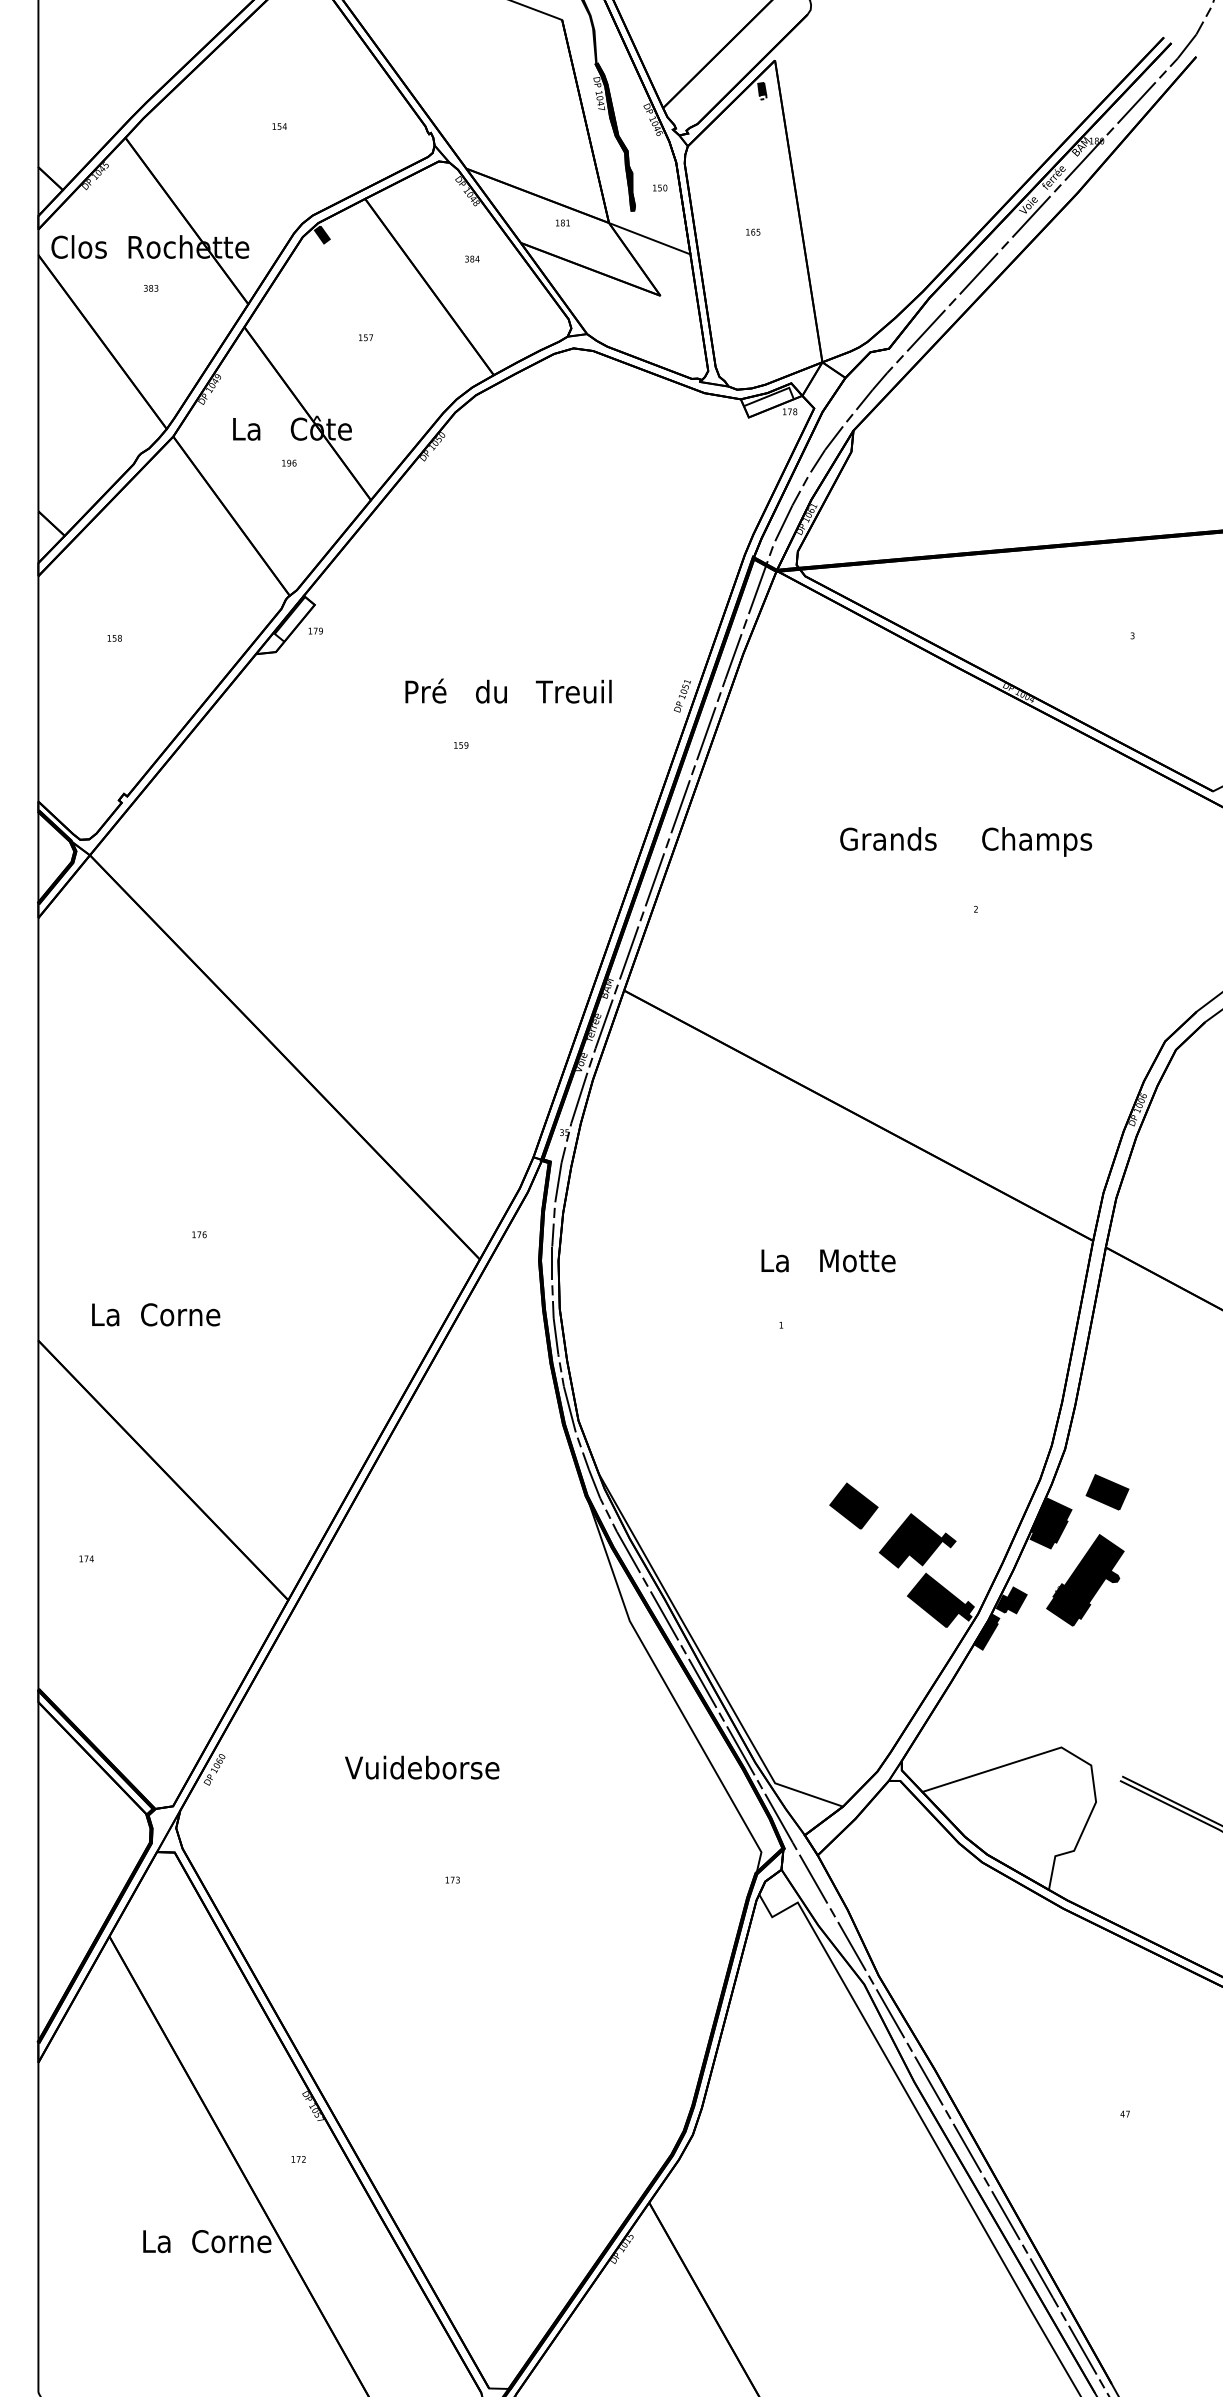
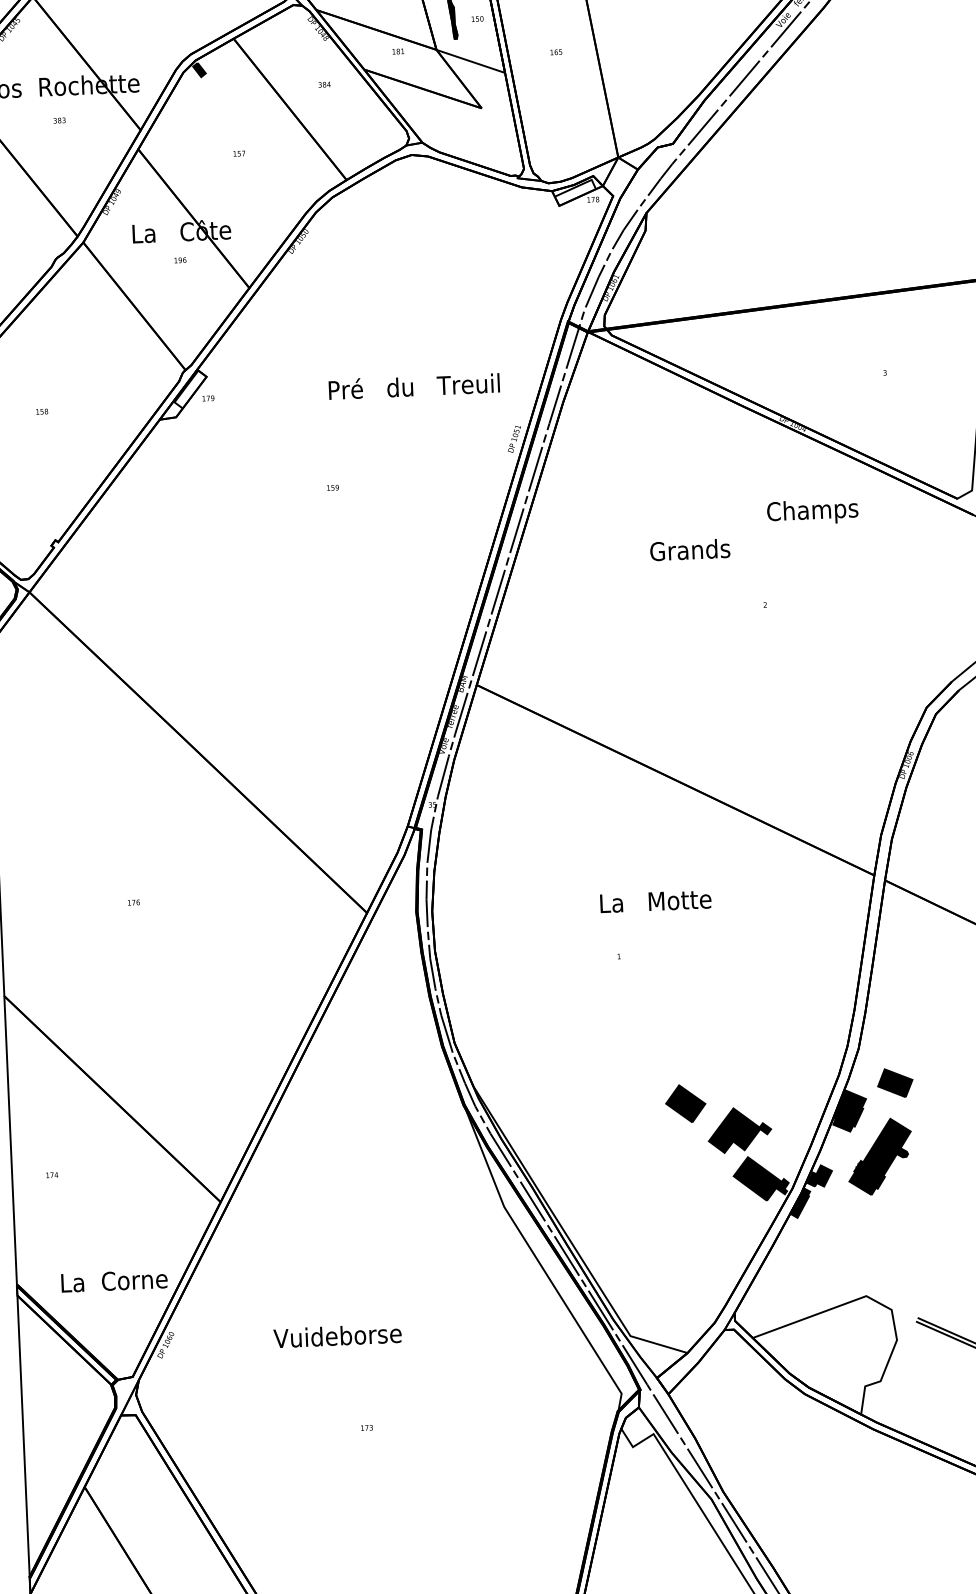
text: (508, 690) -> (414, 385), moved
text: (1037, 841) -> (813, 511), moved
text: (156, 1314) -> (114, 1280), moved

